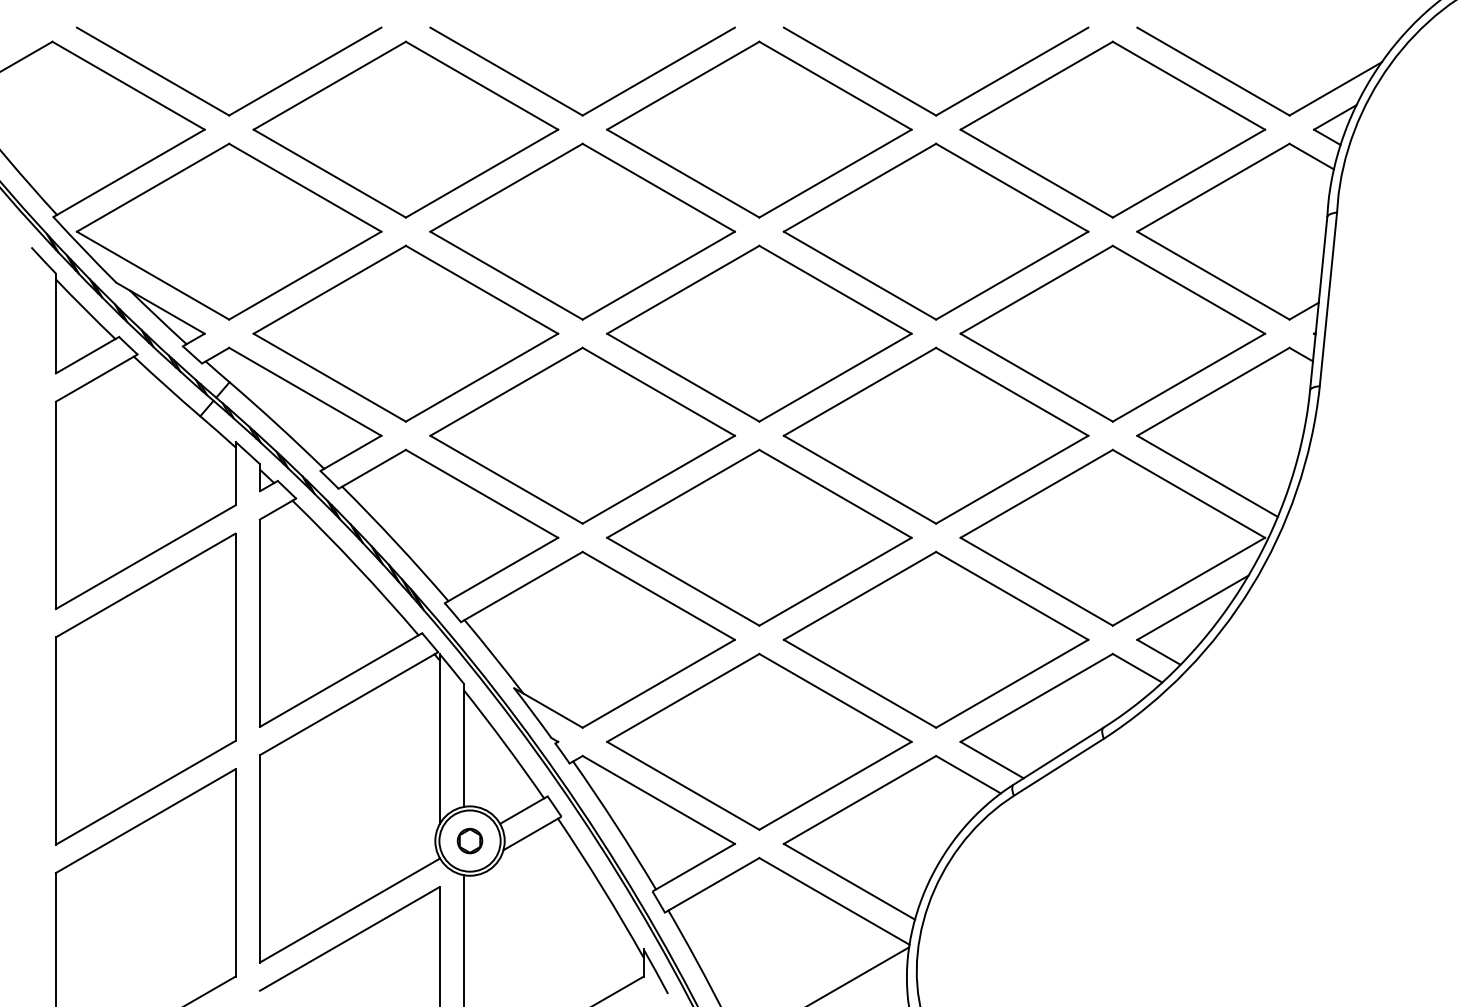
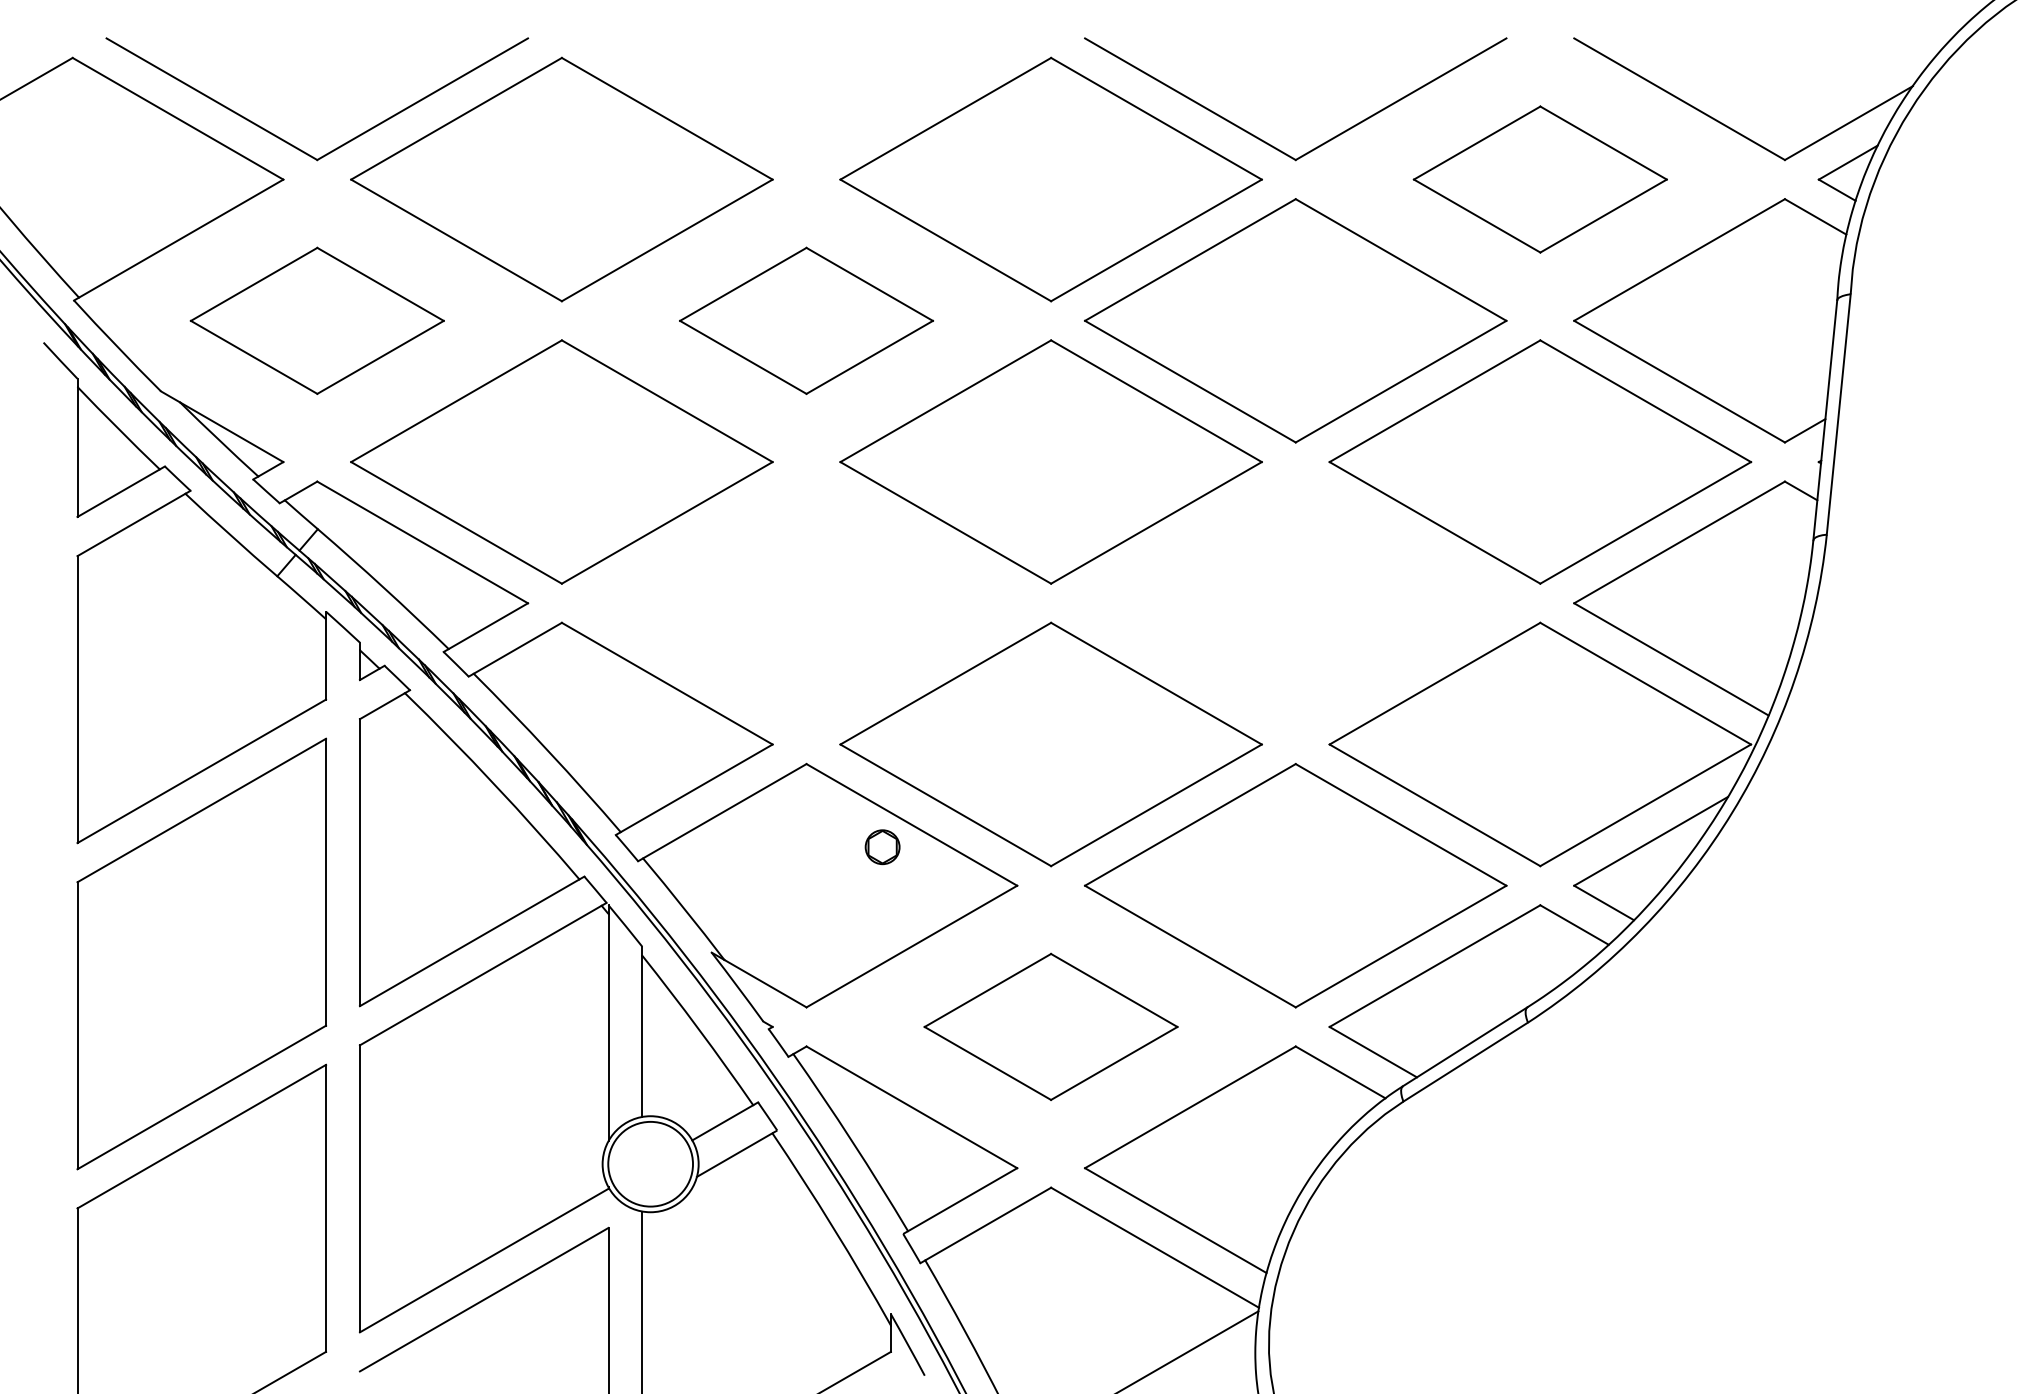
part: (563, 103) -> (780, 143), removed
part: (1112, 129) -> (1540, 179), size x0.6
part: (229, 231) -> (317, 320), size x0.6
part: (582, 231) -> (806, 320), size x0.6
part: (582, 435) -> (806, 603), removed
part: (935, 435) -> (1295, 602), removed
part: (758, 741) -> (1050, 1026), size x0.6
part: (469, 841) -> (882, 847), moved

